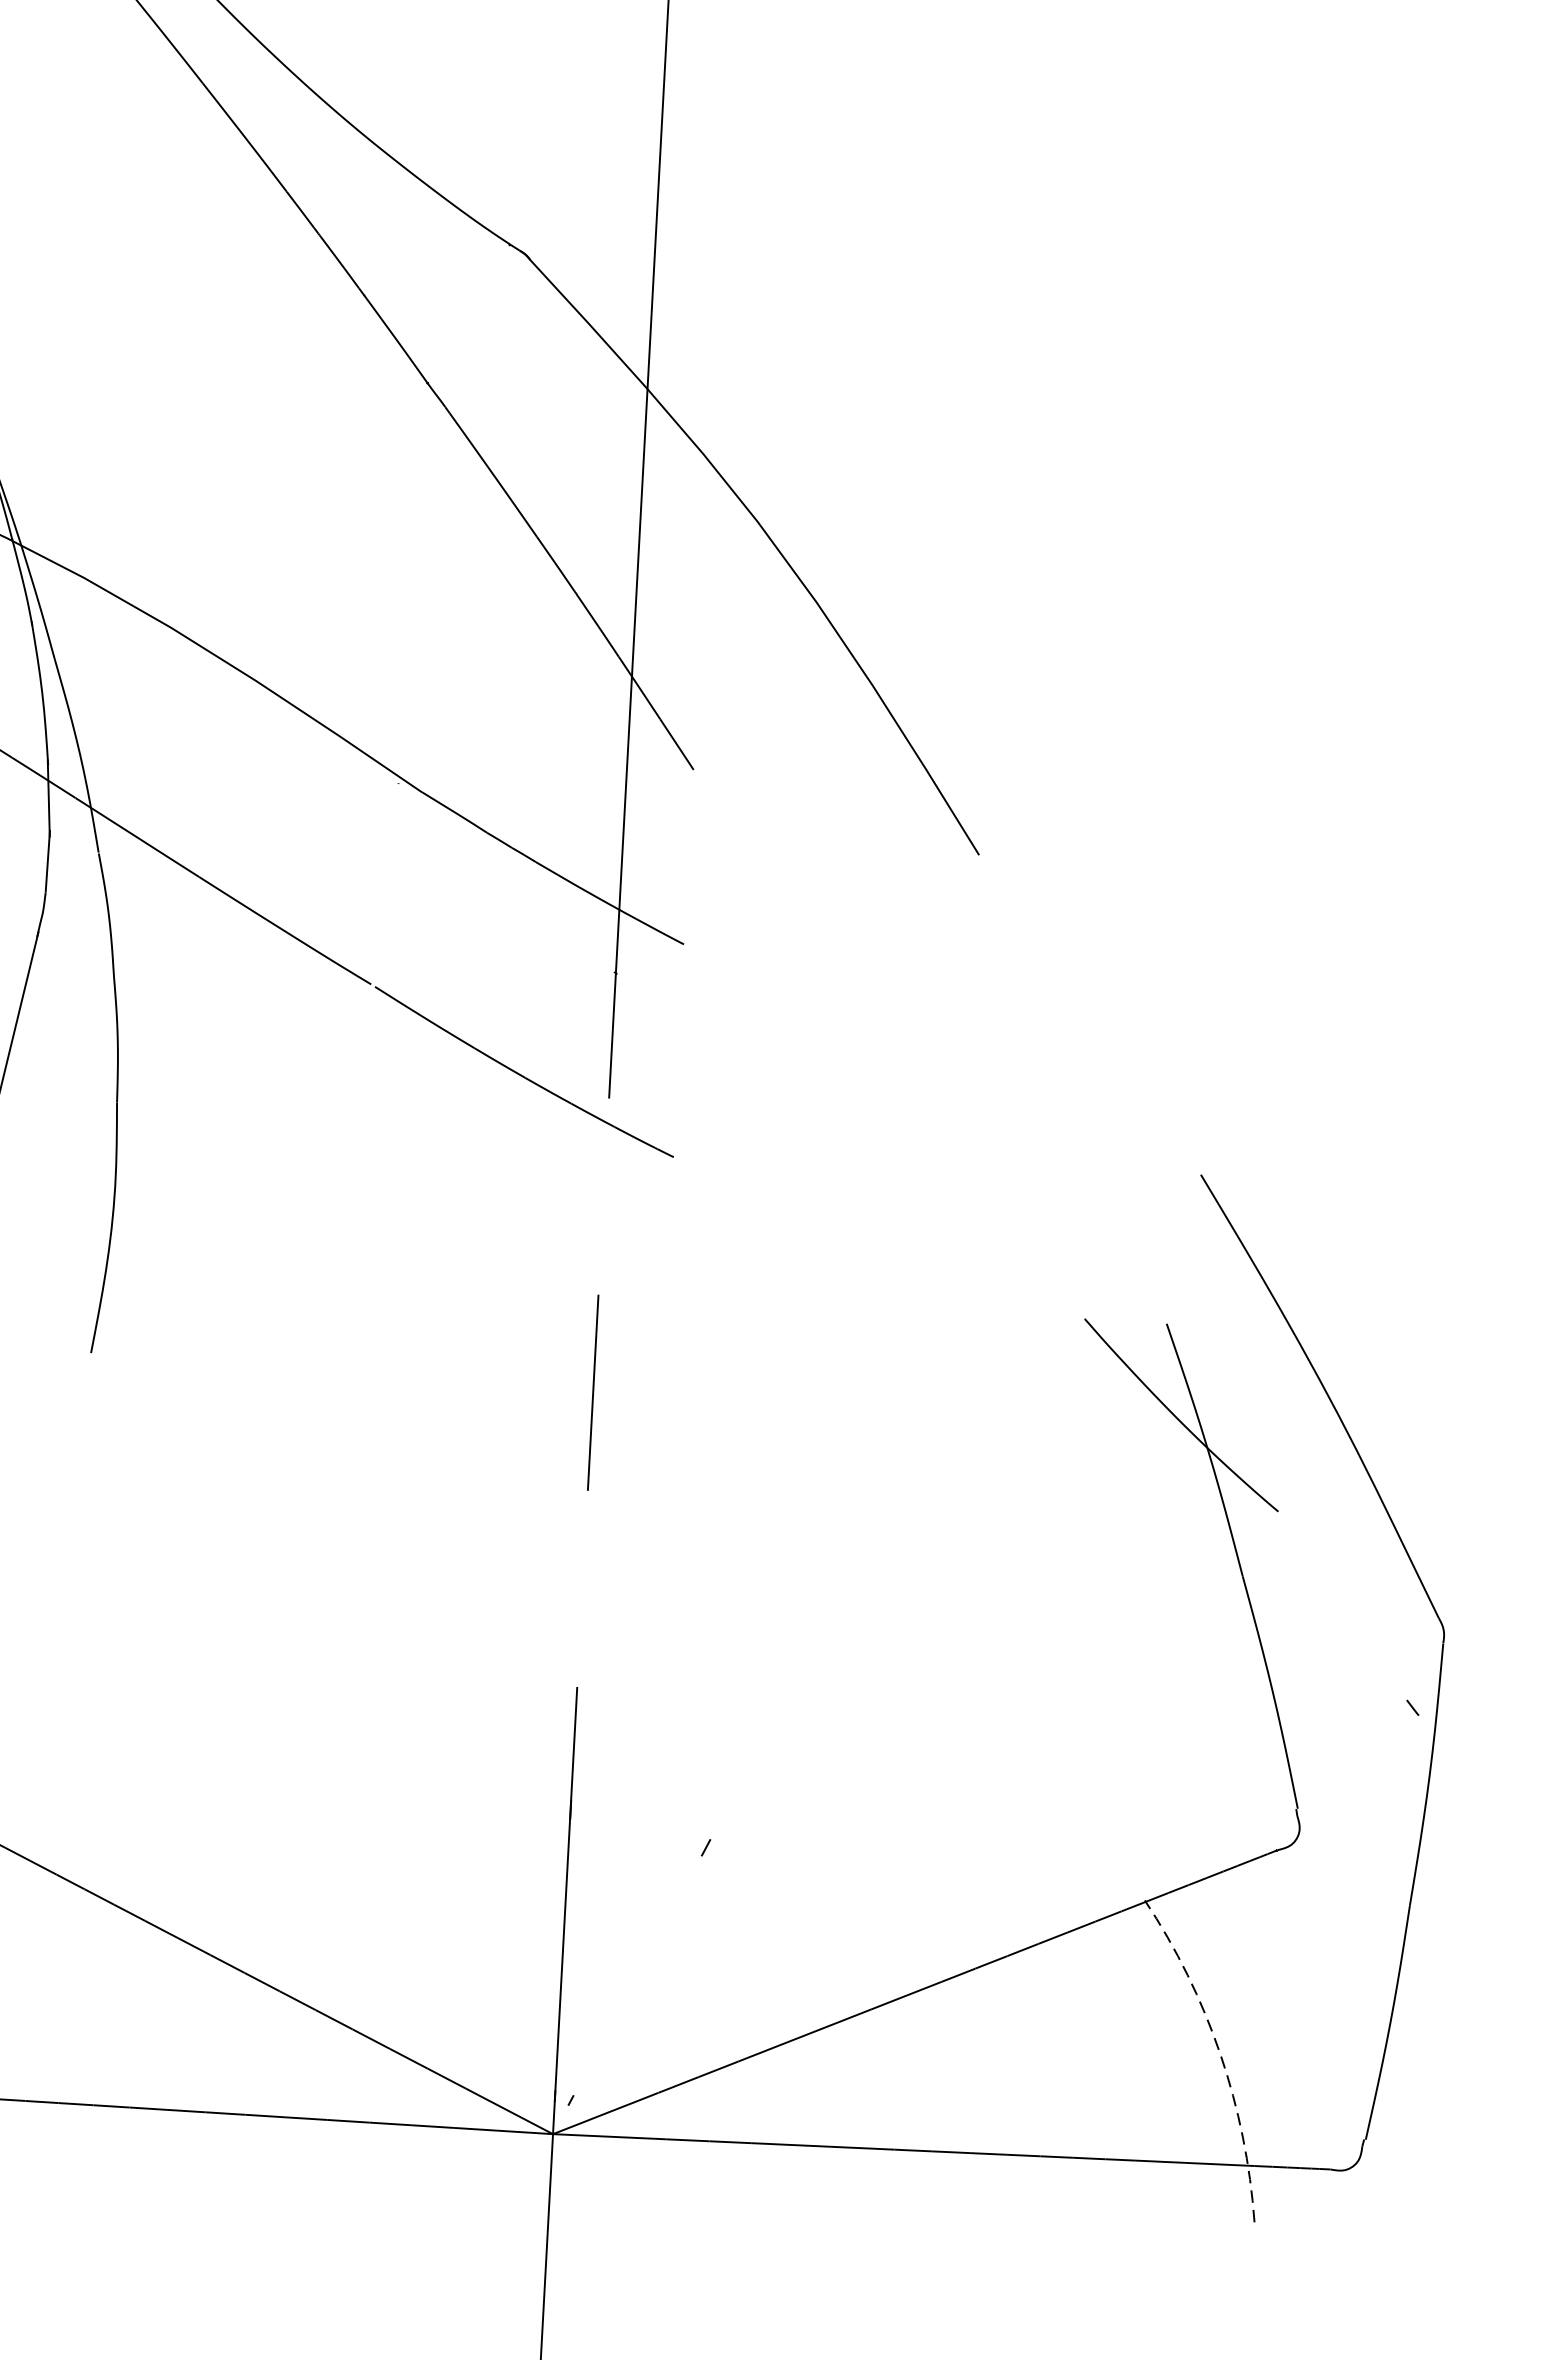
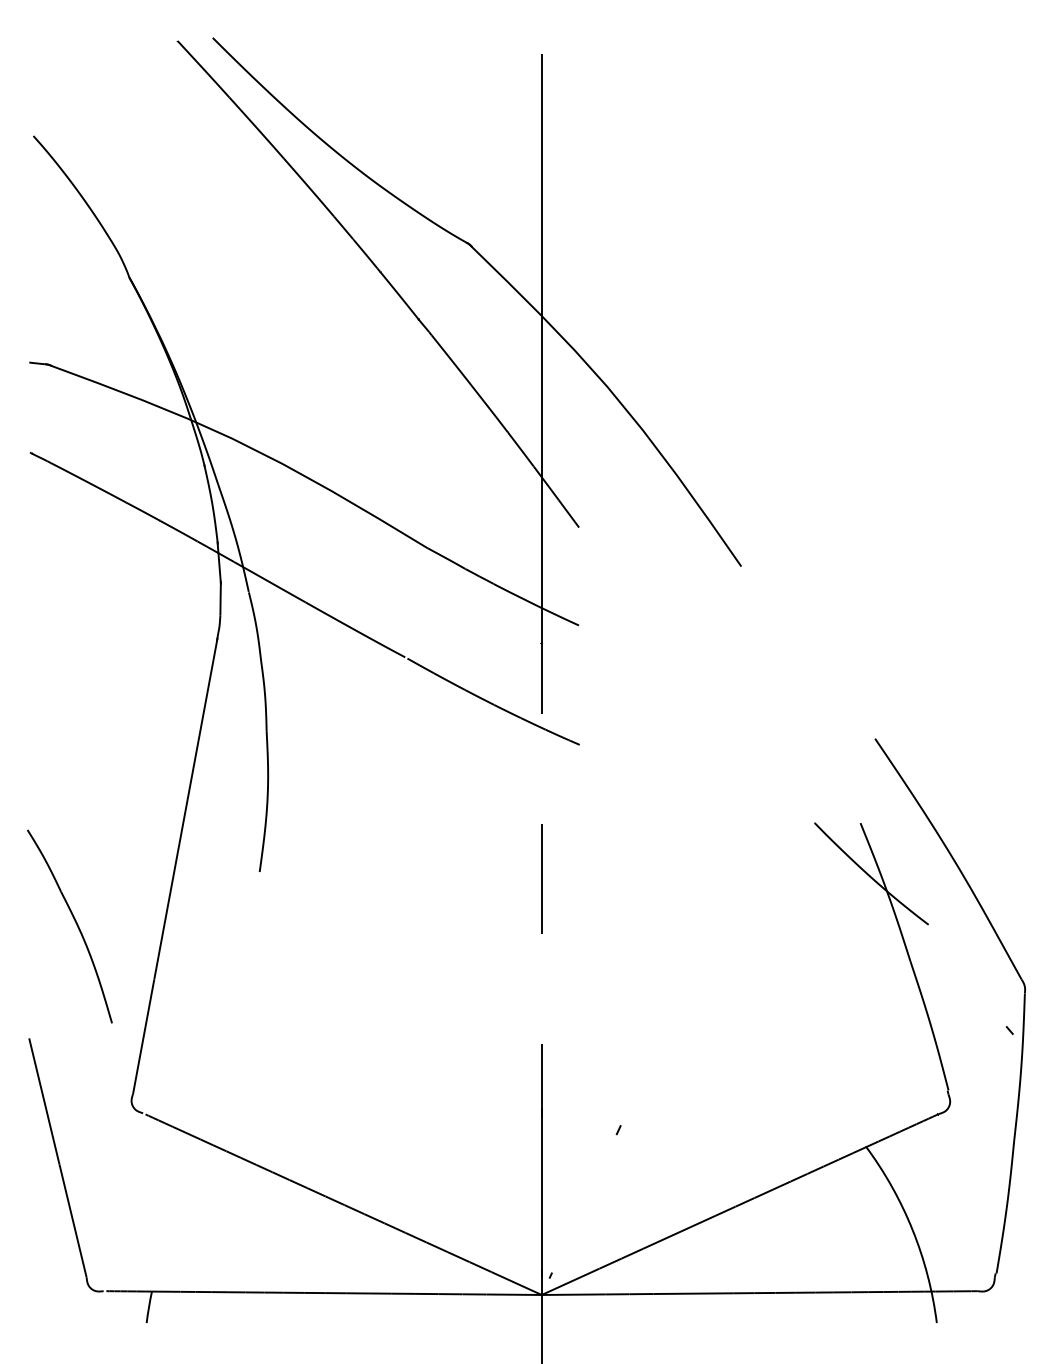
arc: (1220, 2055) -> (912, 1230), dashed -> solid

